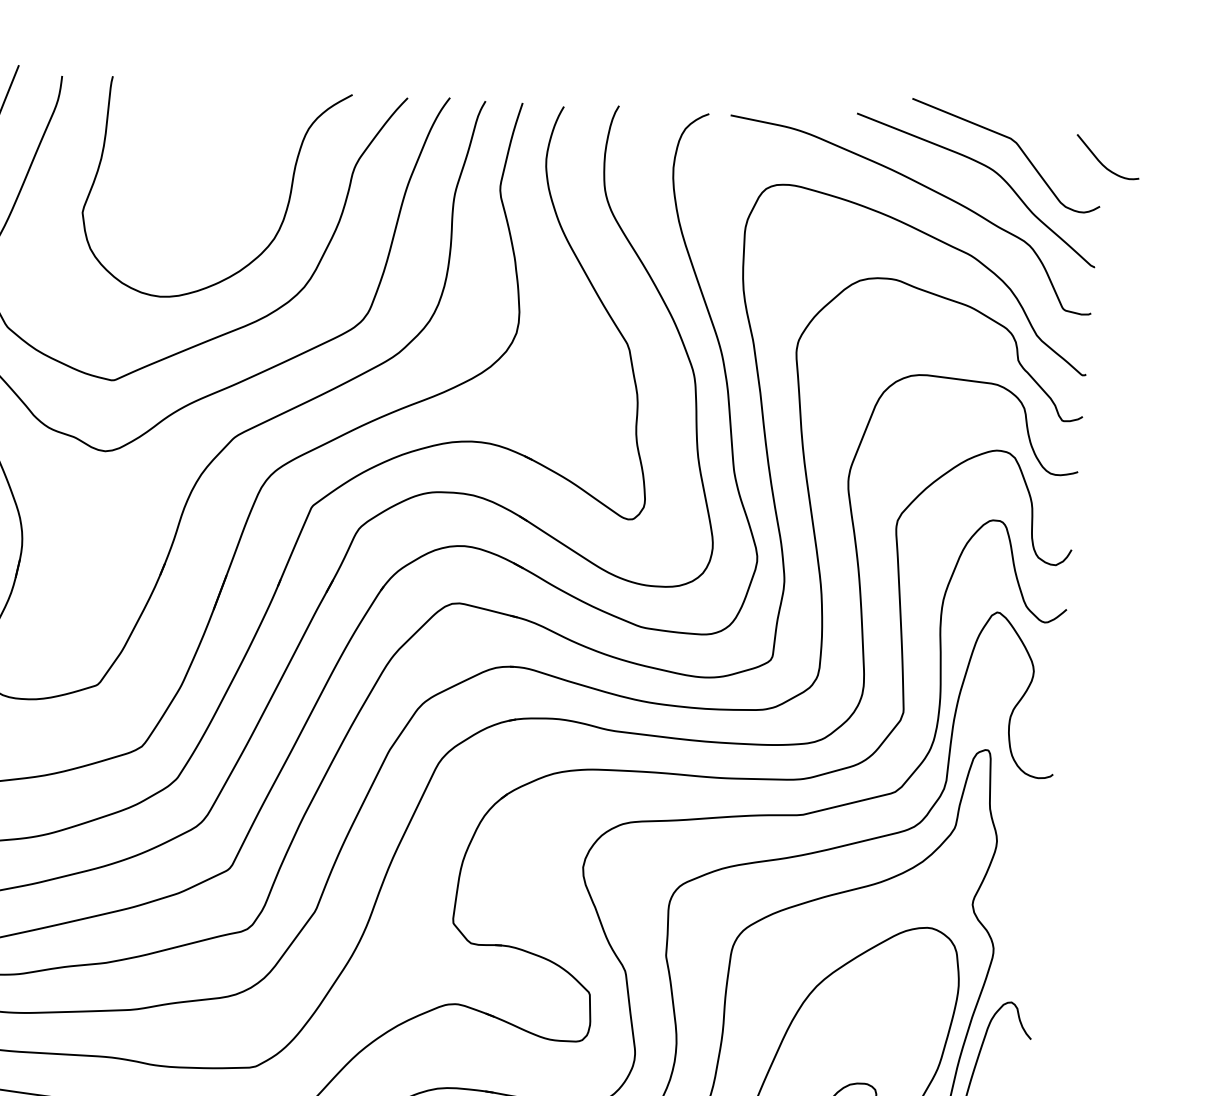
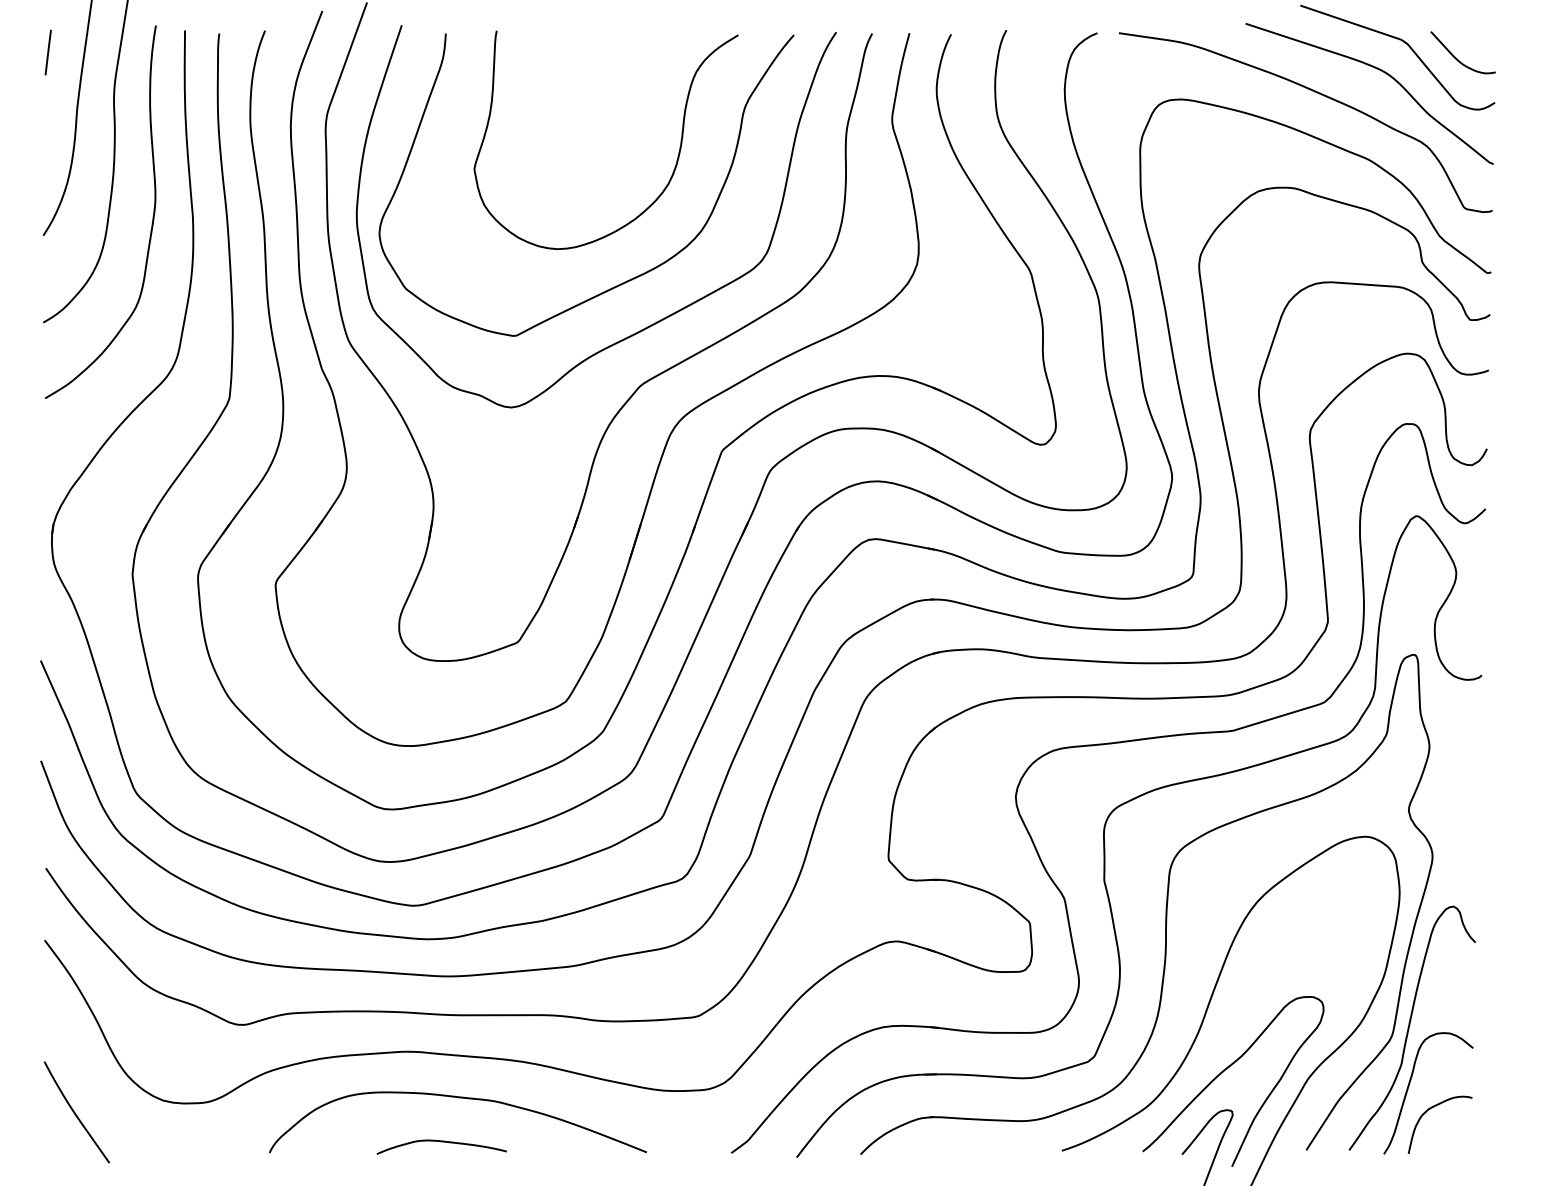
curve: (1101, 161) -> (1456, 57), moved

